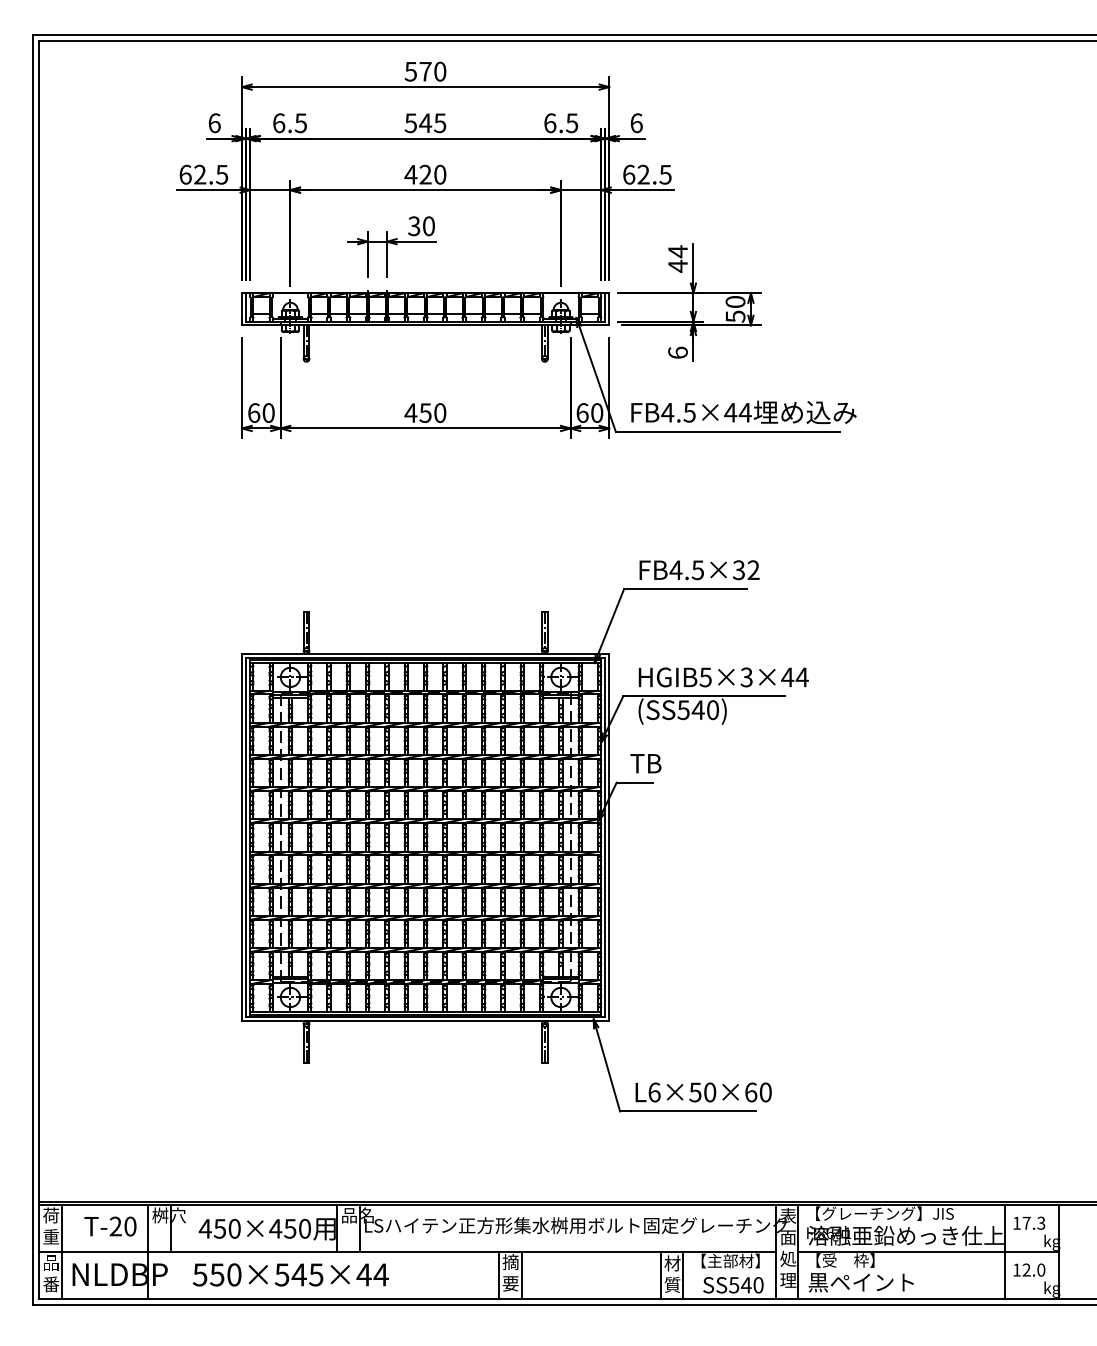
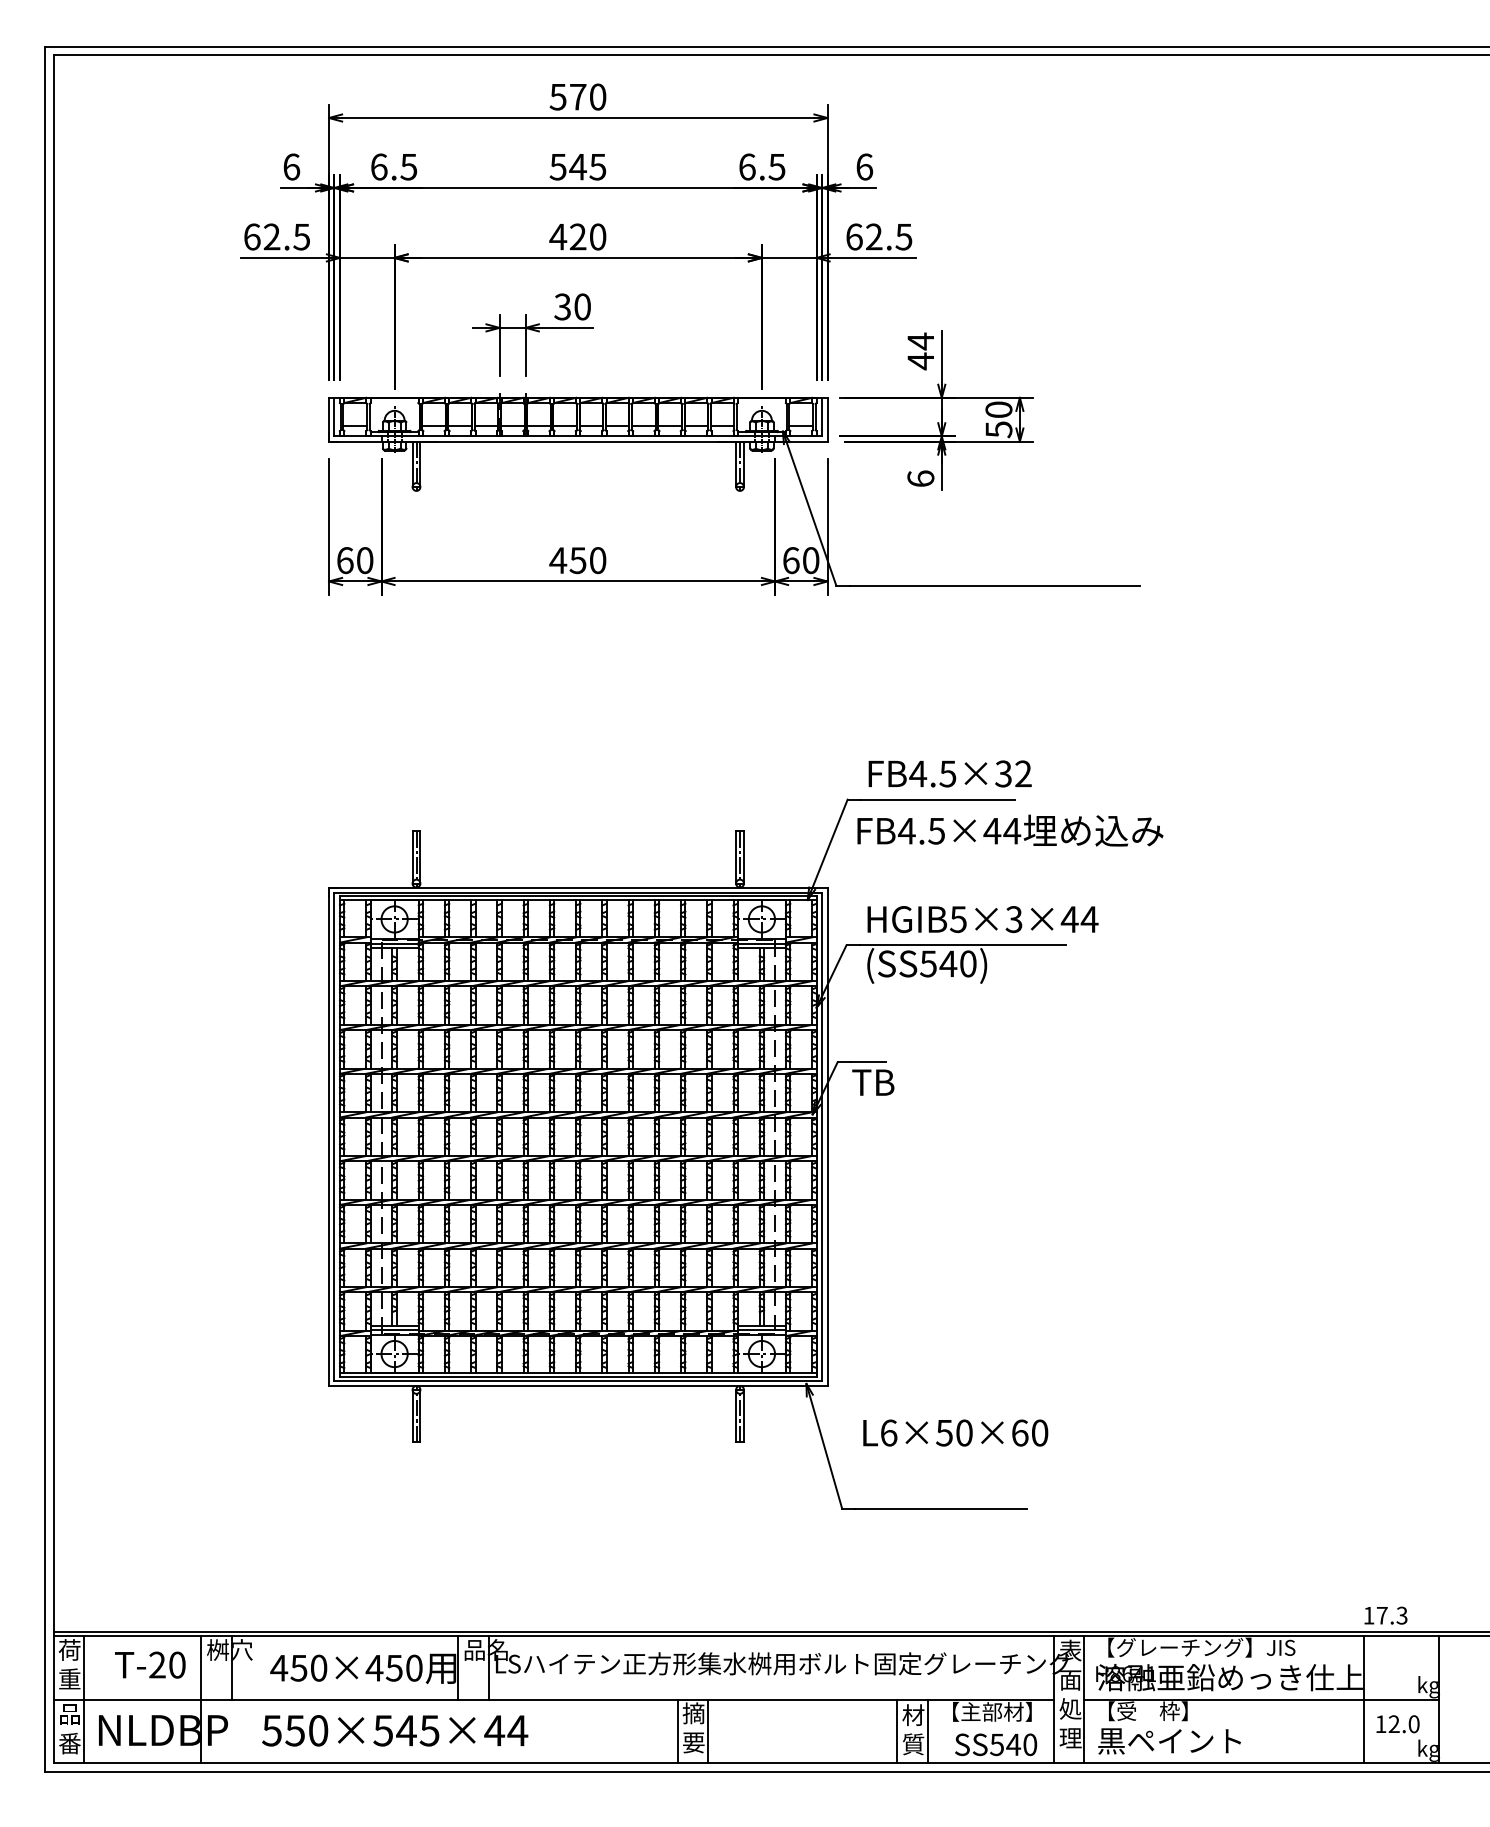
text: (744, 412) -> (1010, 830), moved
text: (646, 763) -> (873, 1082), moved
text: (703, 1092) -> (955, 1432), moved
text: (1029, 1223) -> (1385, 1615), moved

